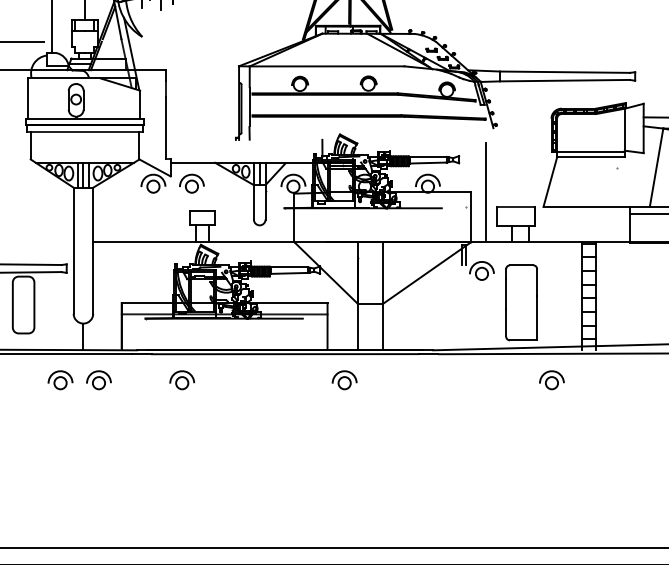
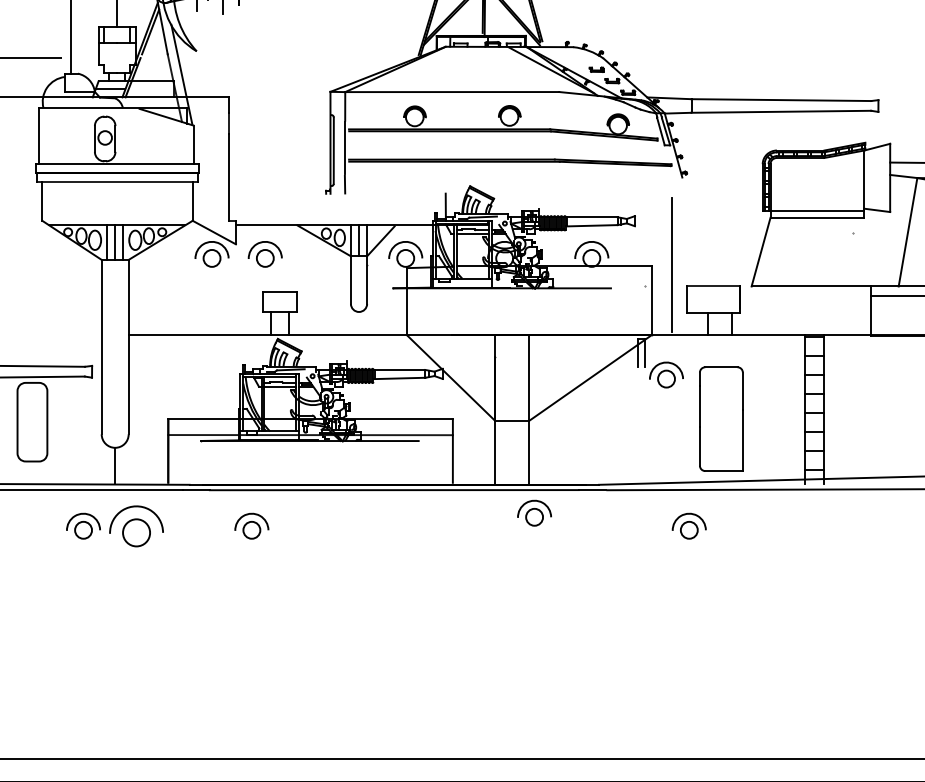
part: (98, 379) -> (136, 525), size x1.6
part: (344, 379) -> (534, 512), moved
part: (551, 379) -> (688, 525), moved

